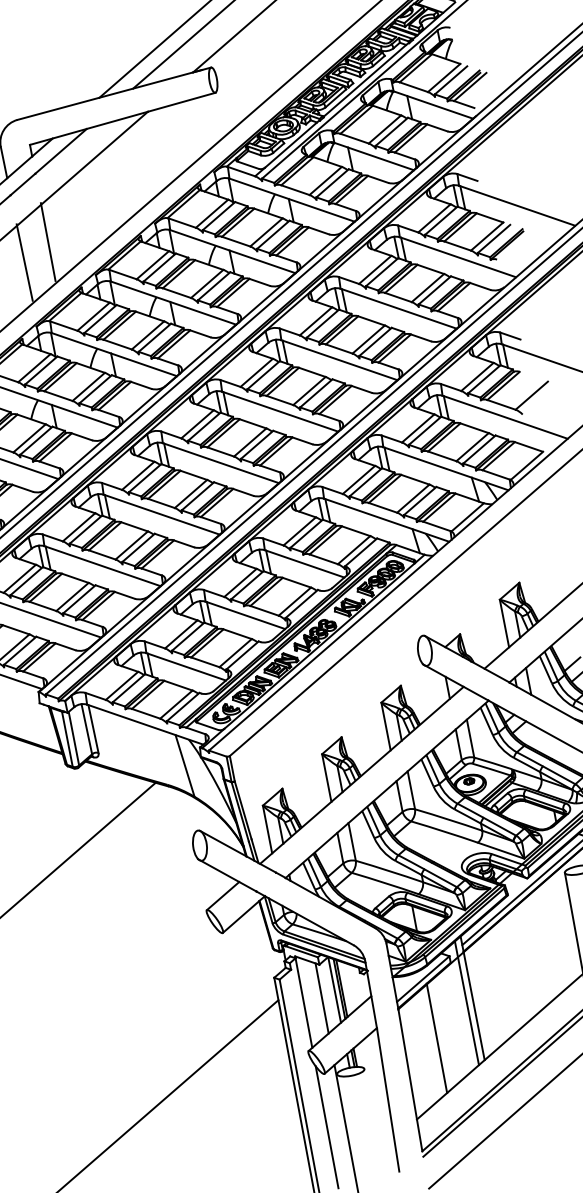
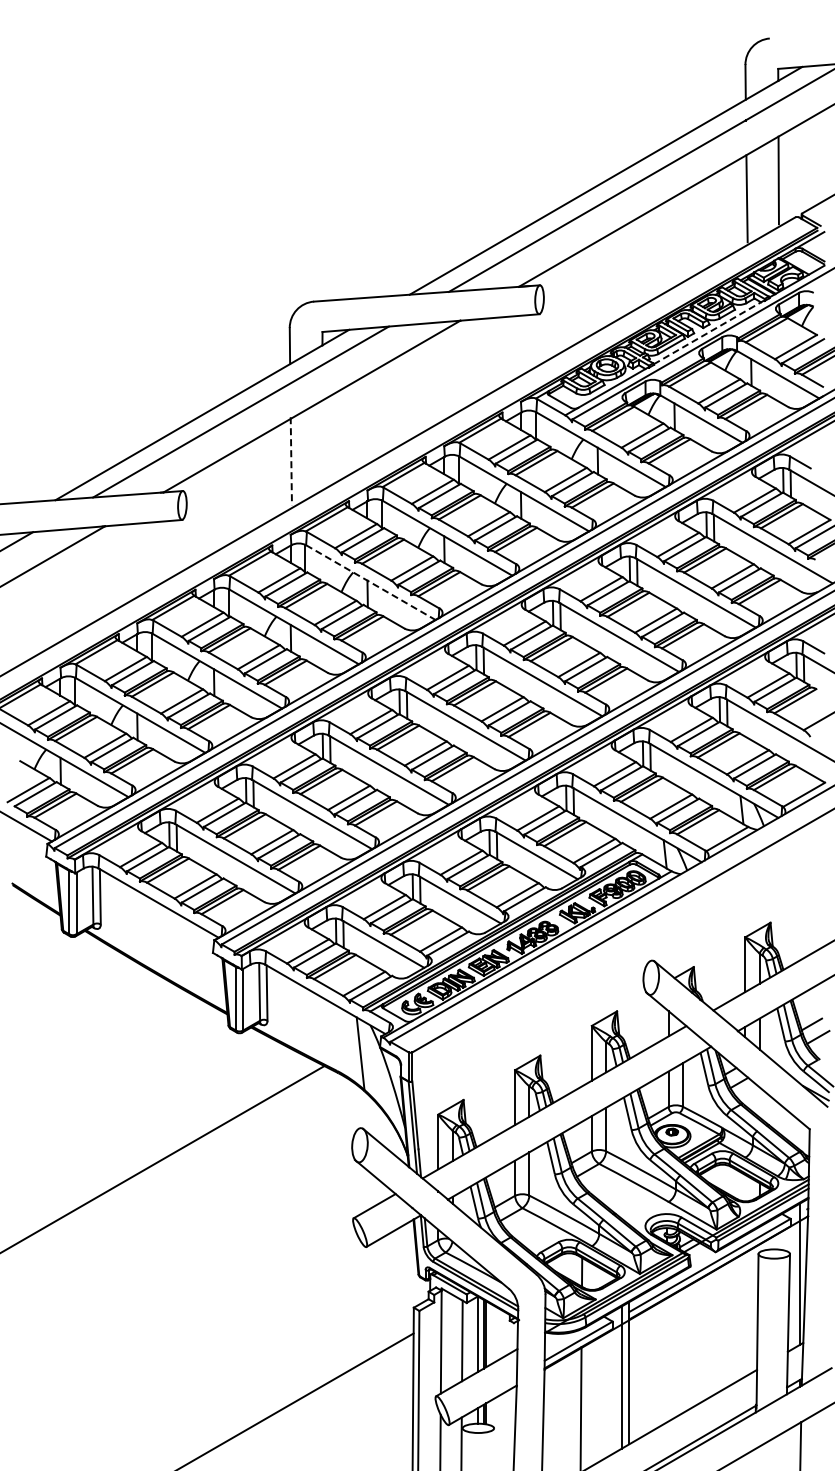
line: (365, 80) -> (708, 332), solid -> dashed
line: (47, 242) -> (321, 443), removed
line: (24, 262) -> (291, 461), solid -> dashed
line: (114, 354) -> (370, 582), solid -> dashed

